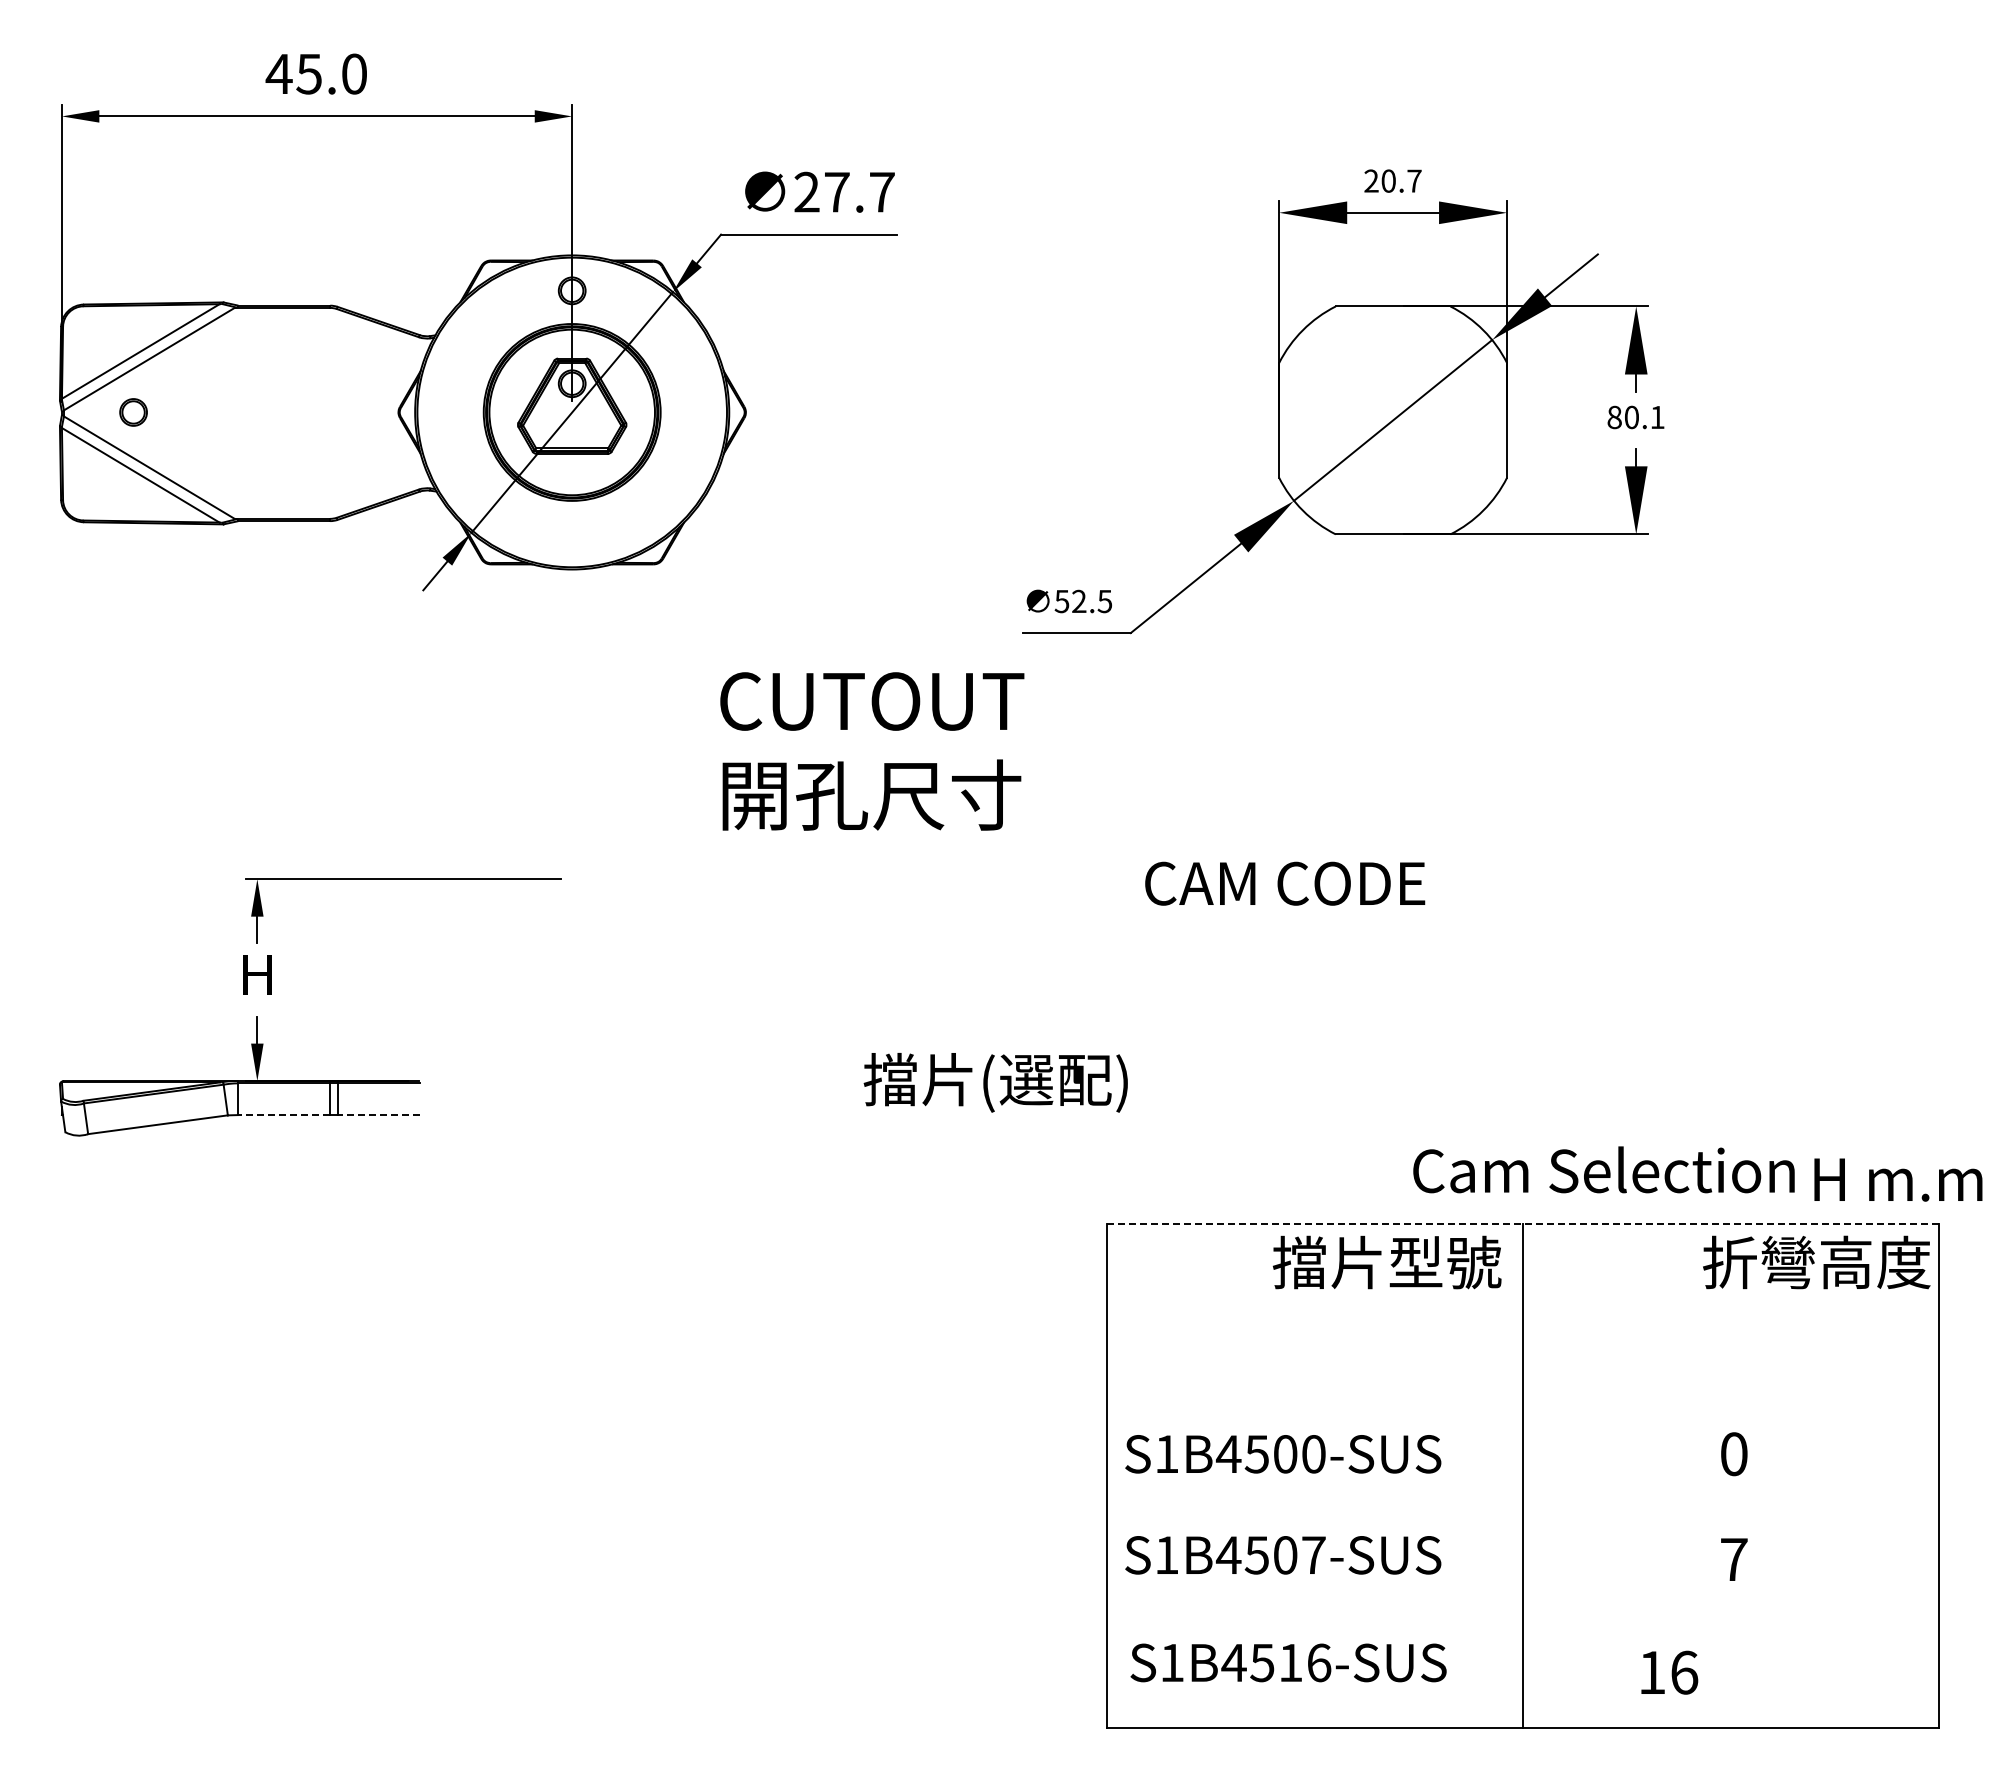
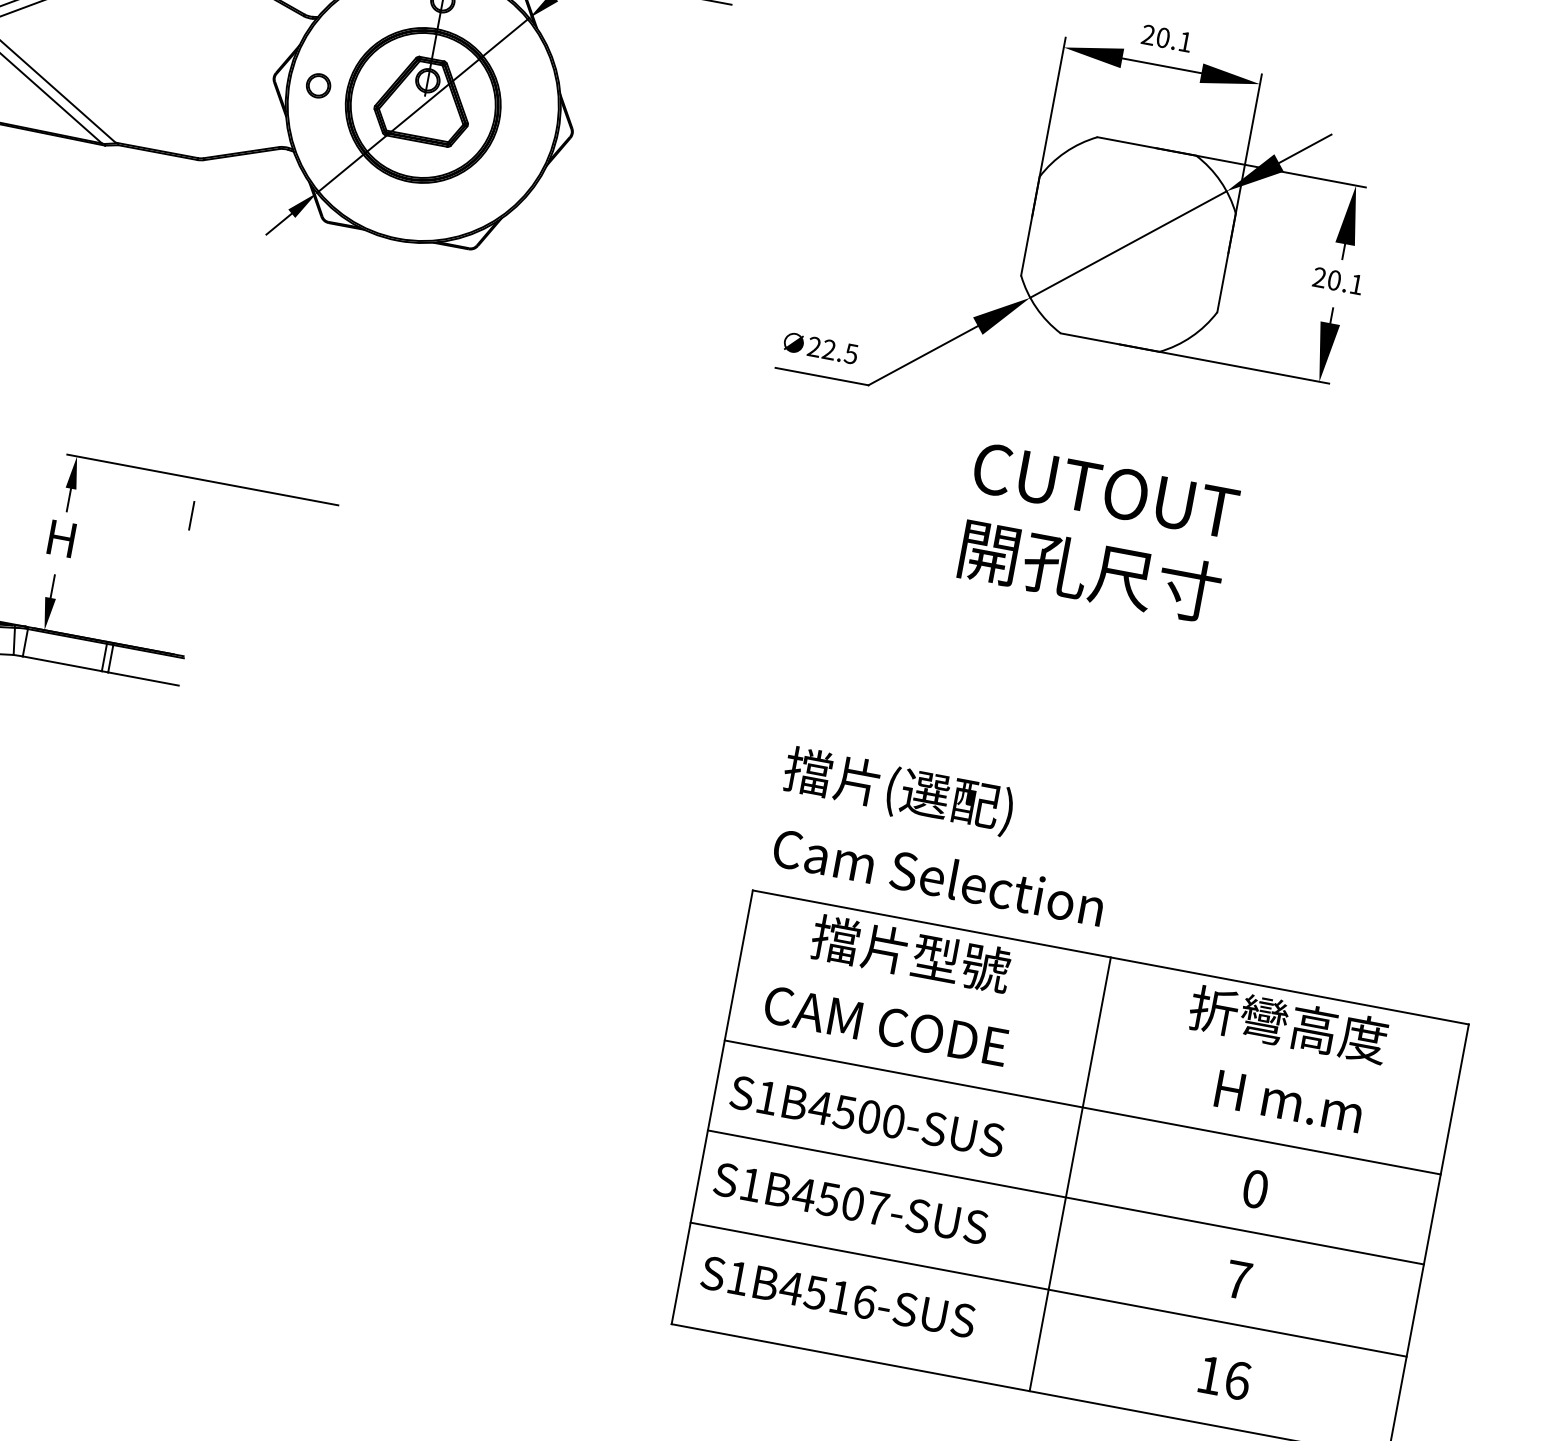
text: (1414, 180) -> (1185, 41), 20.7 -> 20.1
part: (133, 412) -> (318, 85), moved
text: (1614, 417) -> (1319, 277), 80.1 -> 20.1
text: (1061, 601) -> (813, 346), 52.5 -> 22.5
text: (872, 751) -> (1097, 533), moved
text: (1285, 883) -> (886, 1025), moved
line: (398, 921) -> (191, 515), added
text: (995, 1082) -> (898, 791), moved
line: (284, 1115) -> (62, 664), dashed -> solid
line: (378, 1115) -> (143, 679), dashed -> solid
text: (1603, 1169) -> (938, 876), moved
text: (1898, 1179) -> (1289, 1101), moved
line: (1523, 1224) -> (1111, 957), dashed -> solid
text: (1386, 1262) -> (910, 953), moved
text: (1816, 1262) -> (1288, 1024), moved
line: (1523, 1398) -> (1083, 1107), added
line: (1523, 1503) -> (1066, 1197), added
line: (1523, 1610) -> (1049, 1289), added
text: (1669, 1672) -> (1224, 1377), moved

